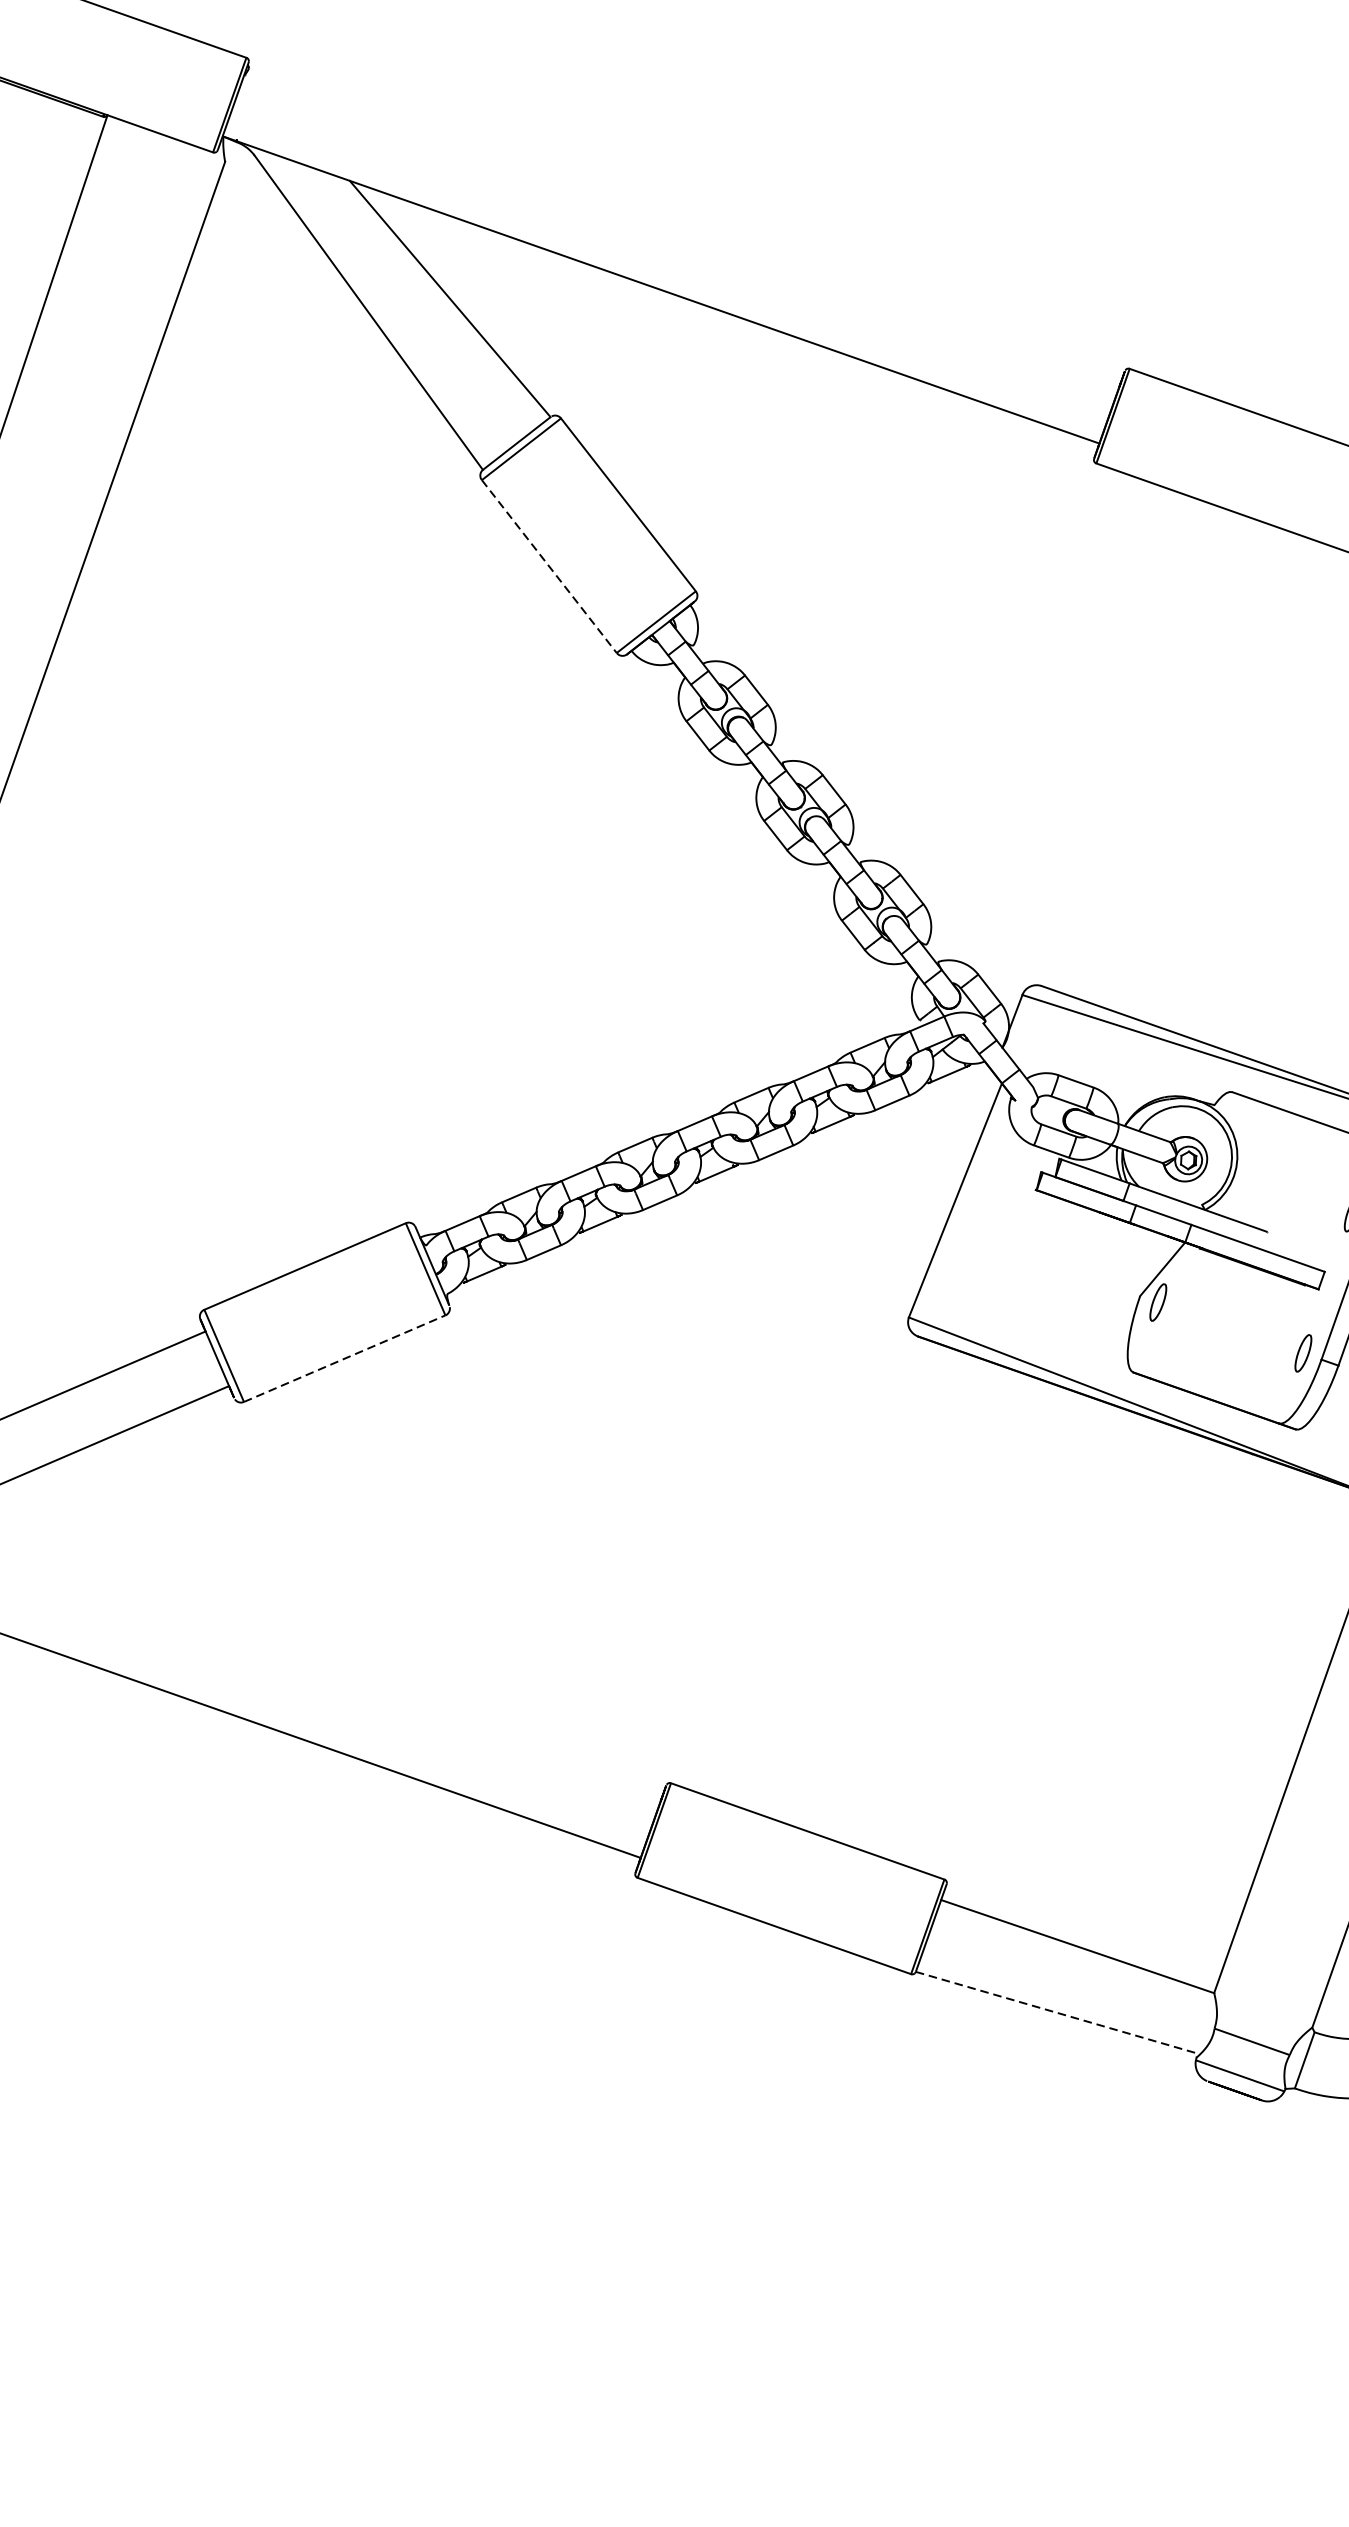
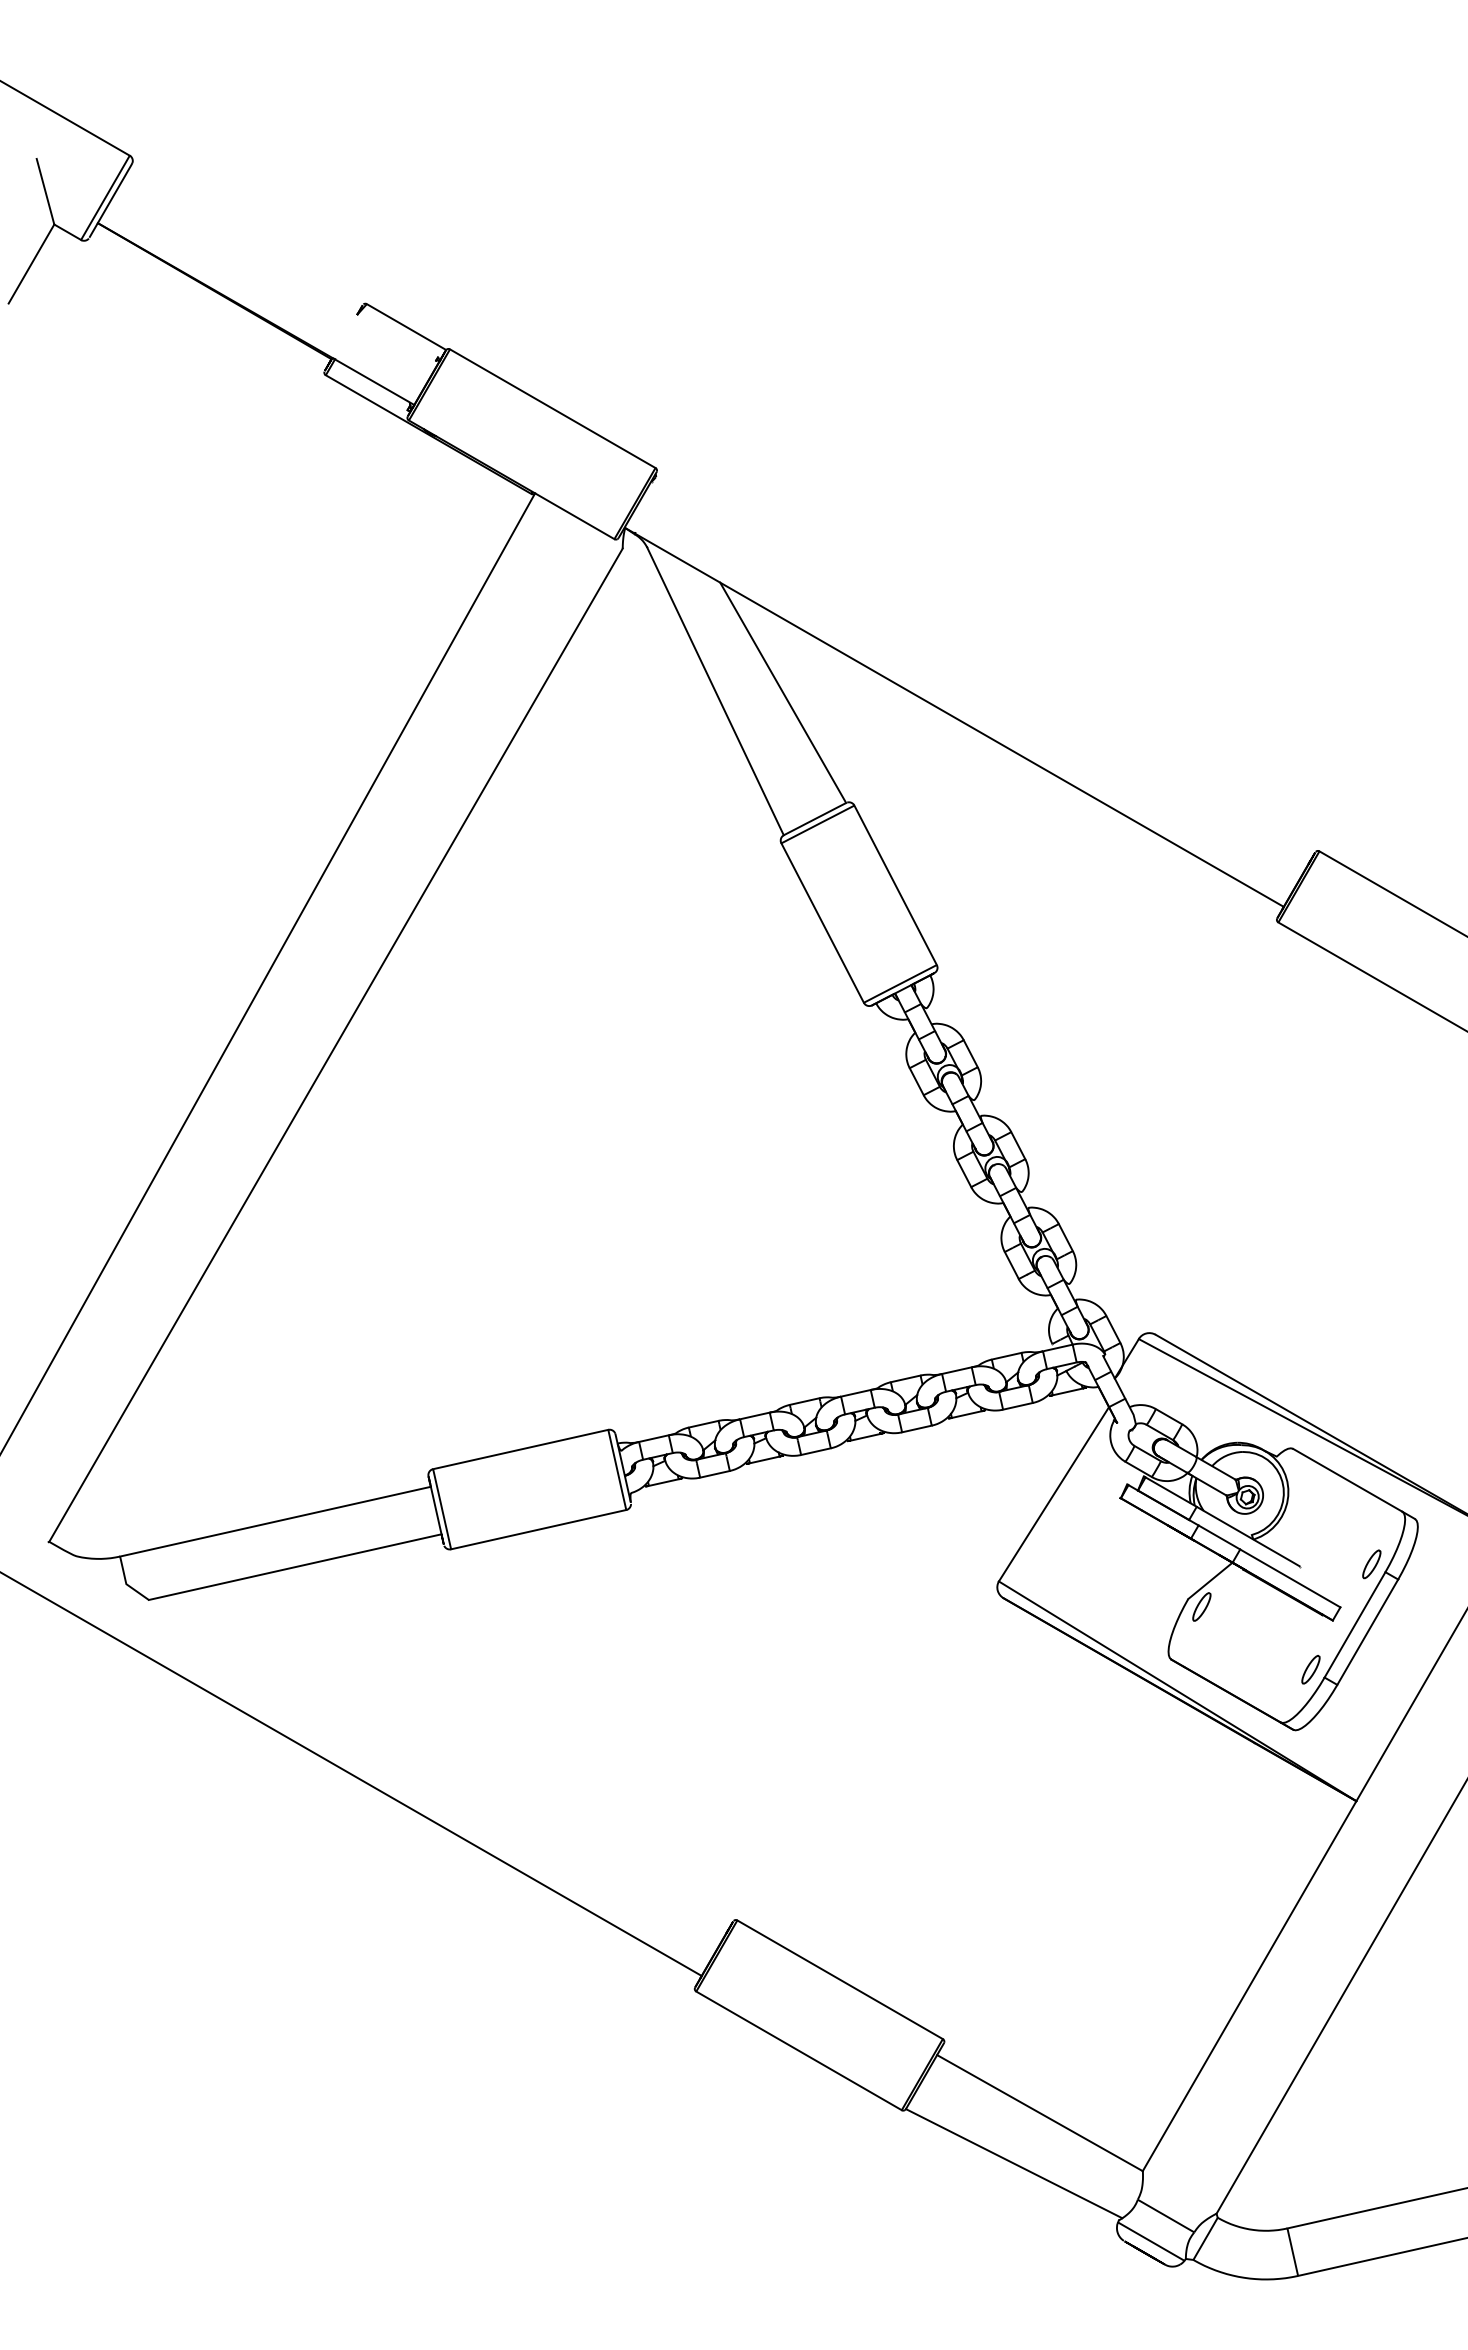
line: (549, 567) -> (822, 923), dashed -> solid
line: (344, 1358) -> (538, 1529), dashed -> solid
line: (1058, 2012) -> (1014, 2163), dashed -> solid

